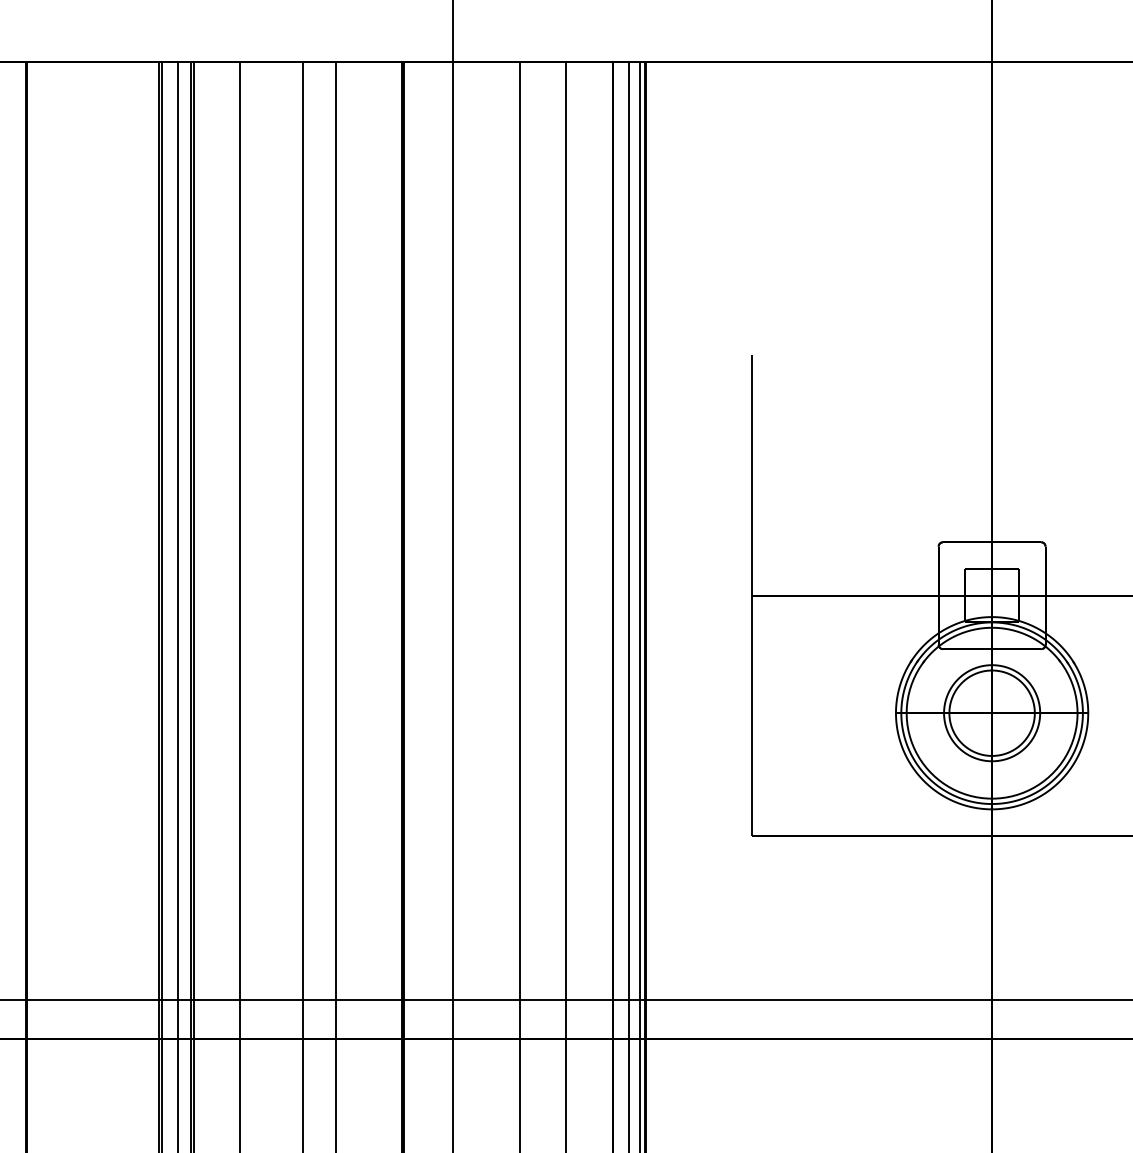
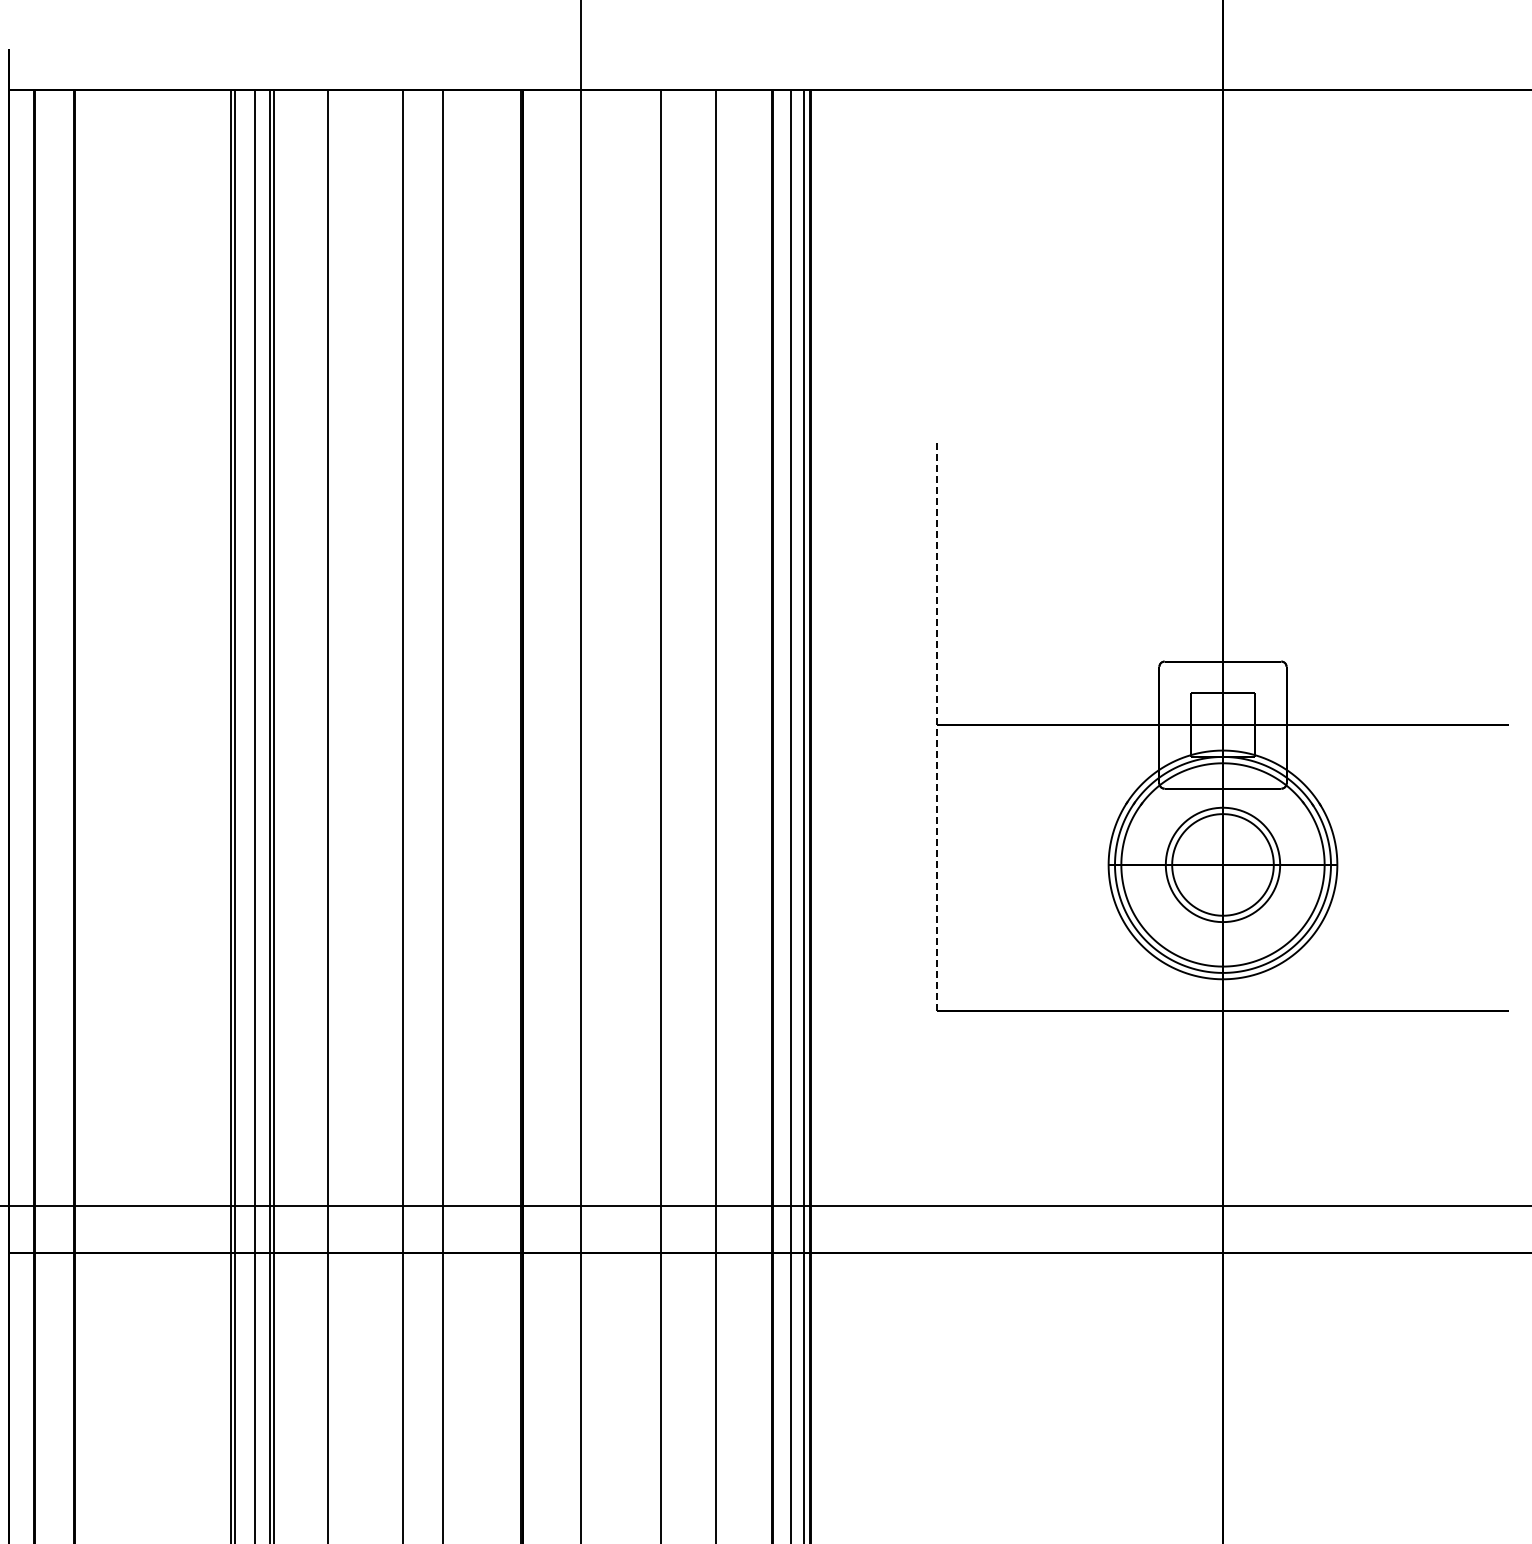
line: (752, 596) -> (937, 725), solid -> dashed

